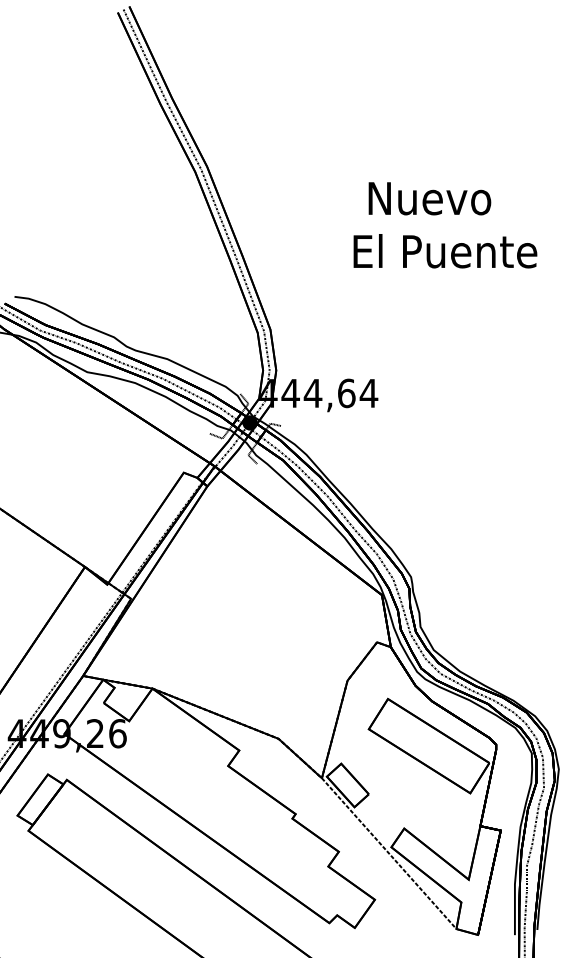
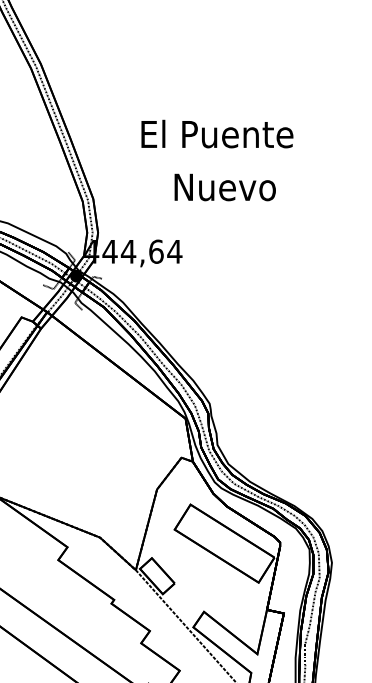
text: (429, 198) -> (224, 187), moved
text: (445, 251) -> (217, 134), moved

